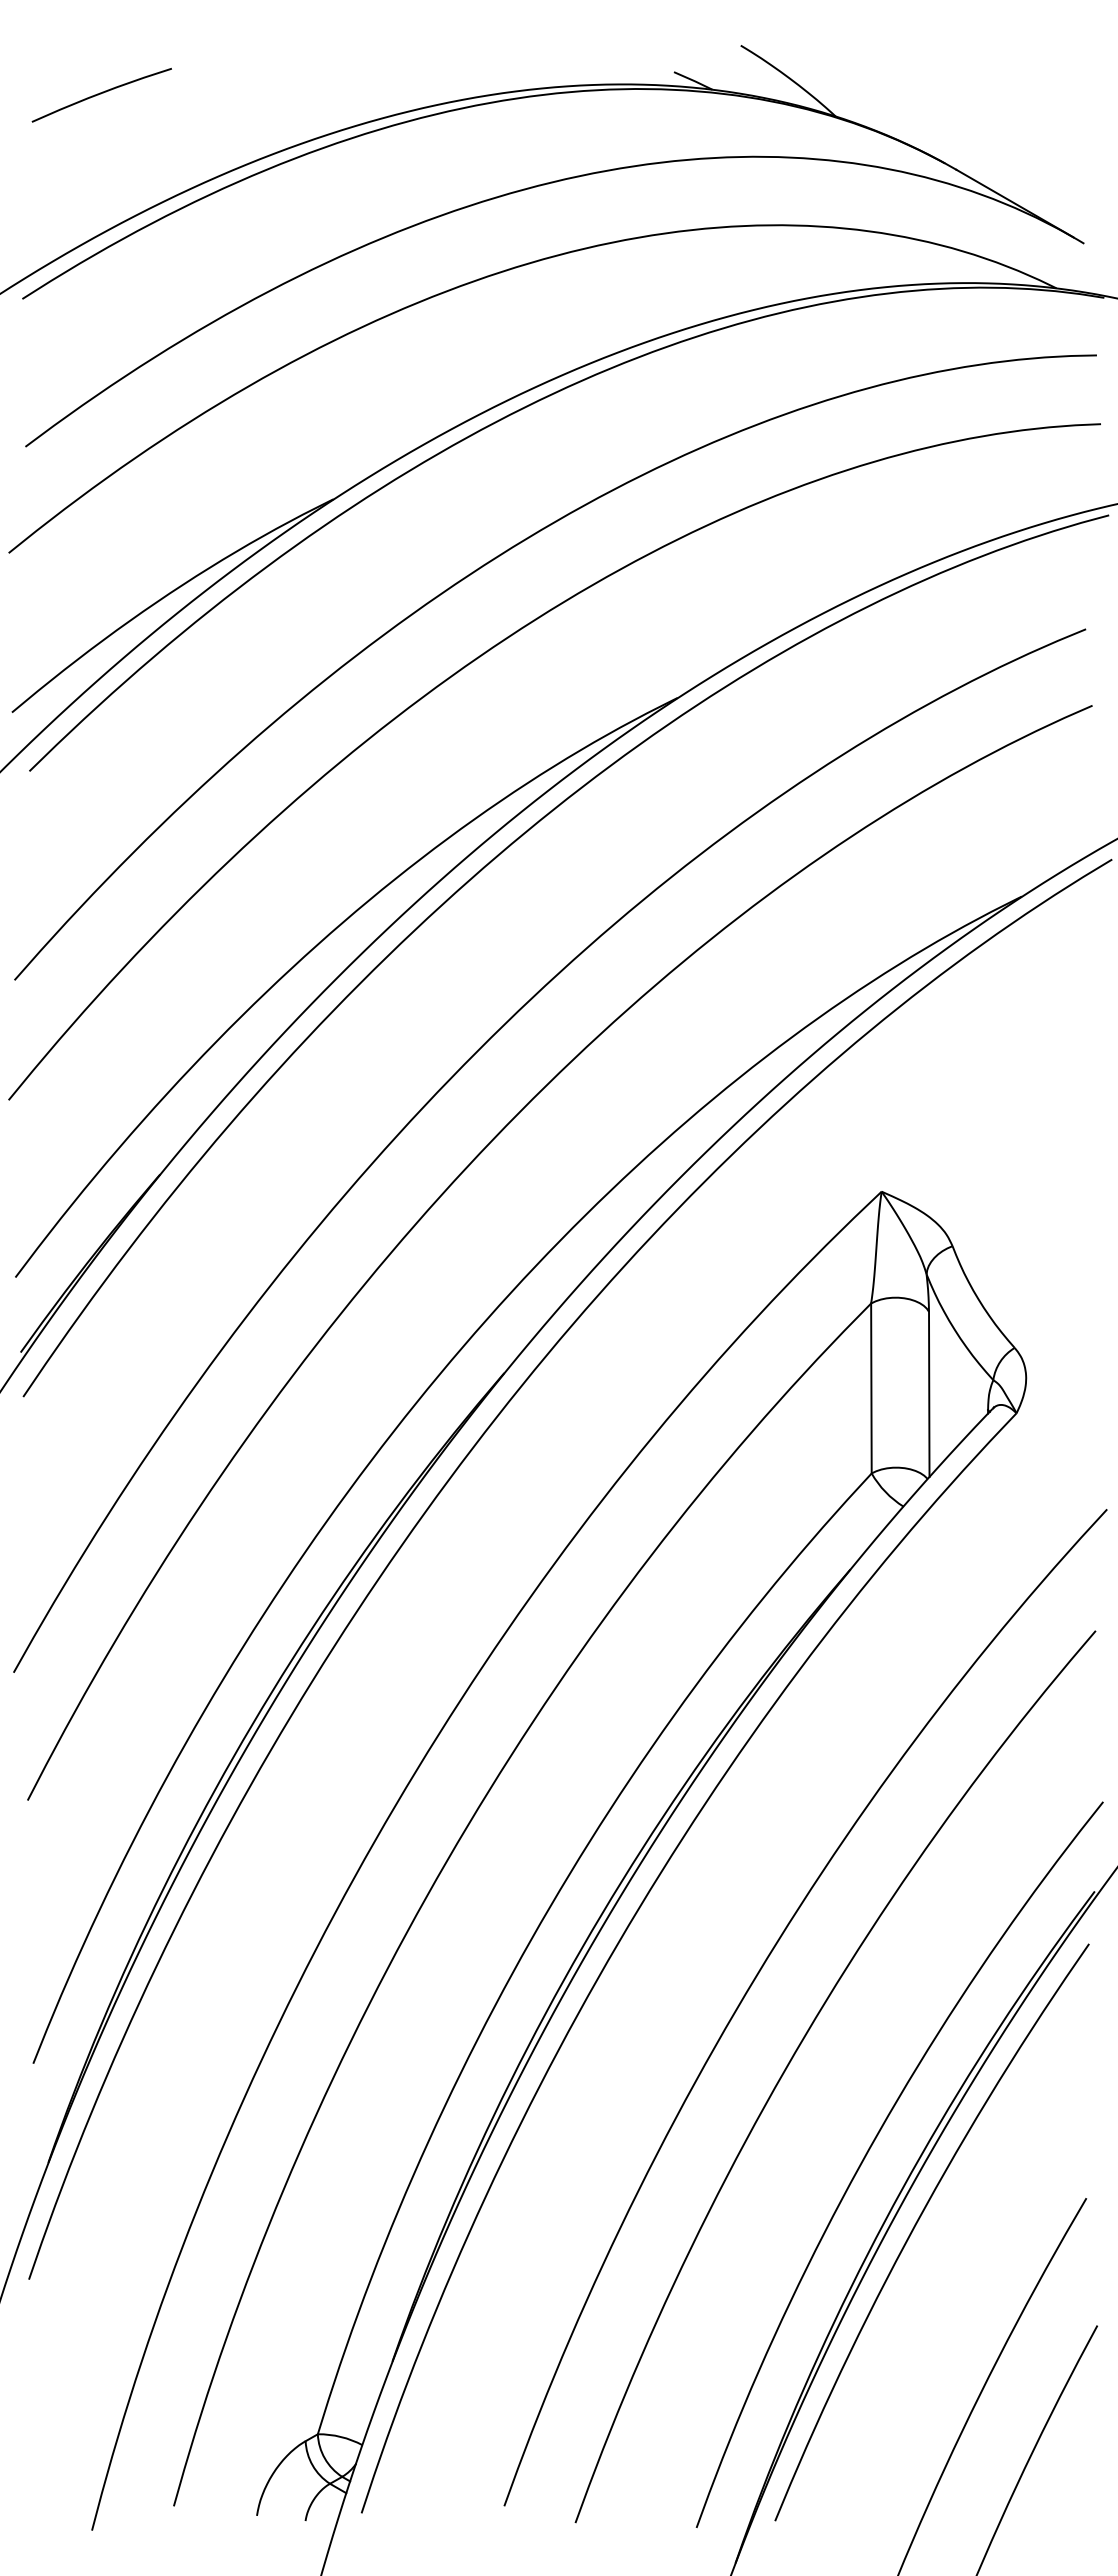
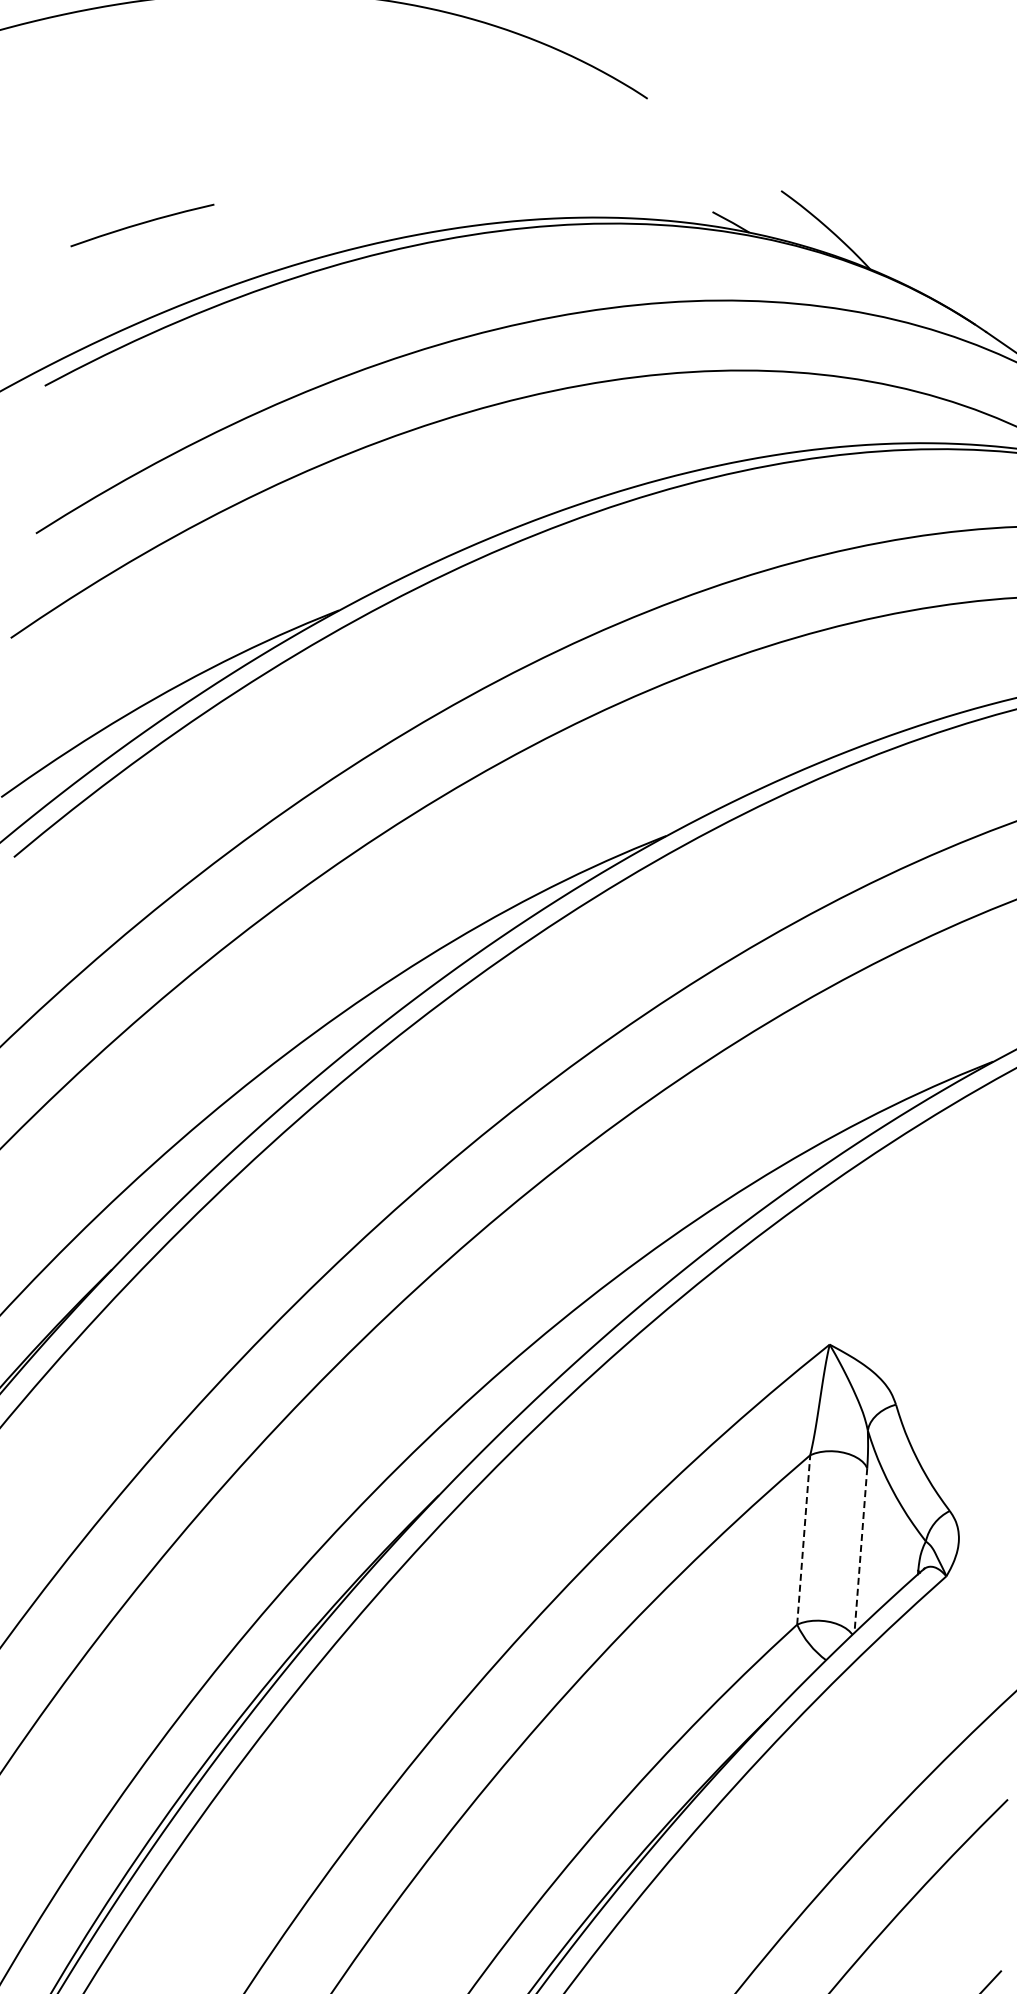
curve: (101, 94) -> (142, 224), moved
line: (871, 1388) -> (803, 1539), solid -> dashed
line: (929, 1394) -> (861, 1550), solid -> dashed

